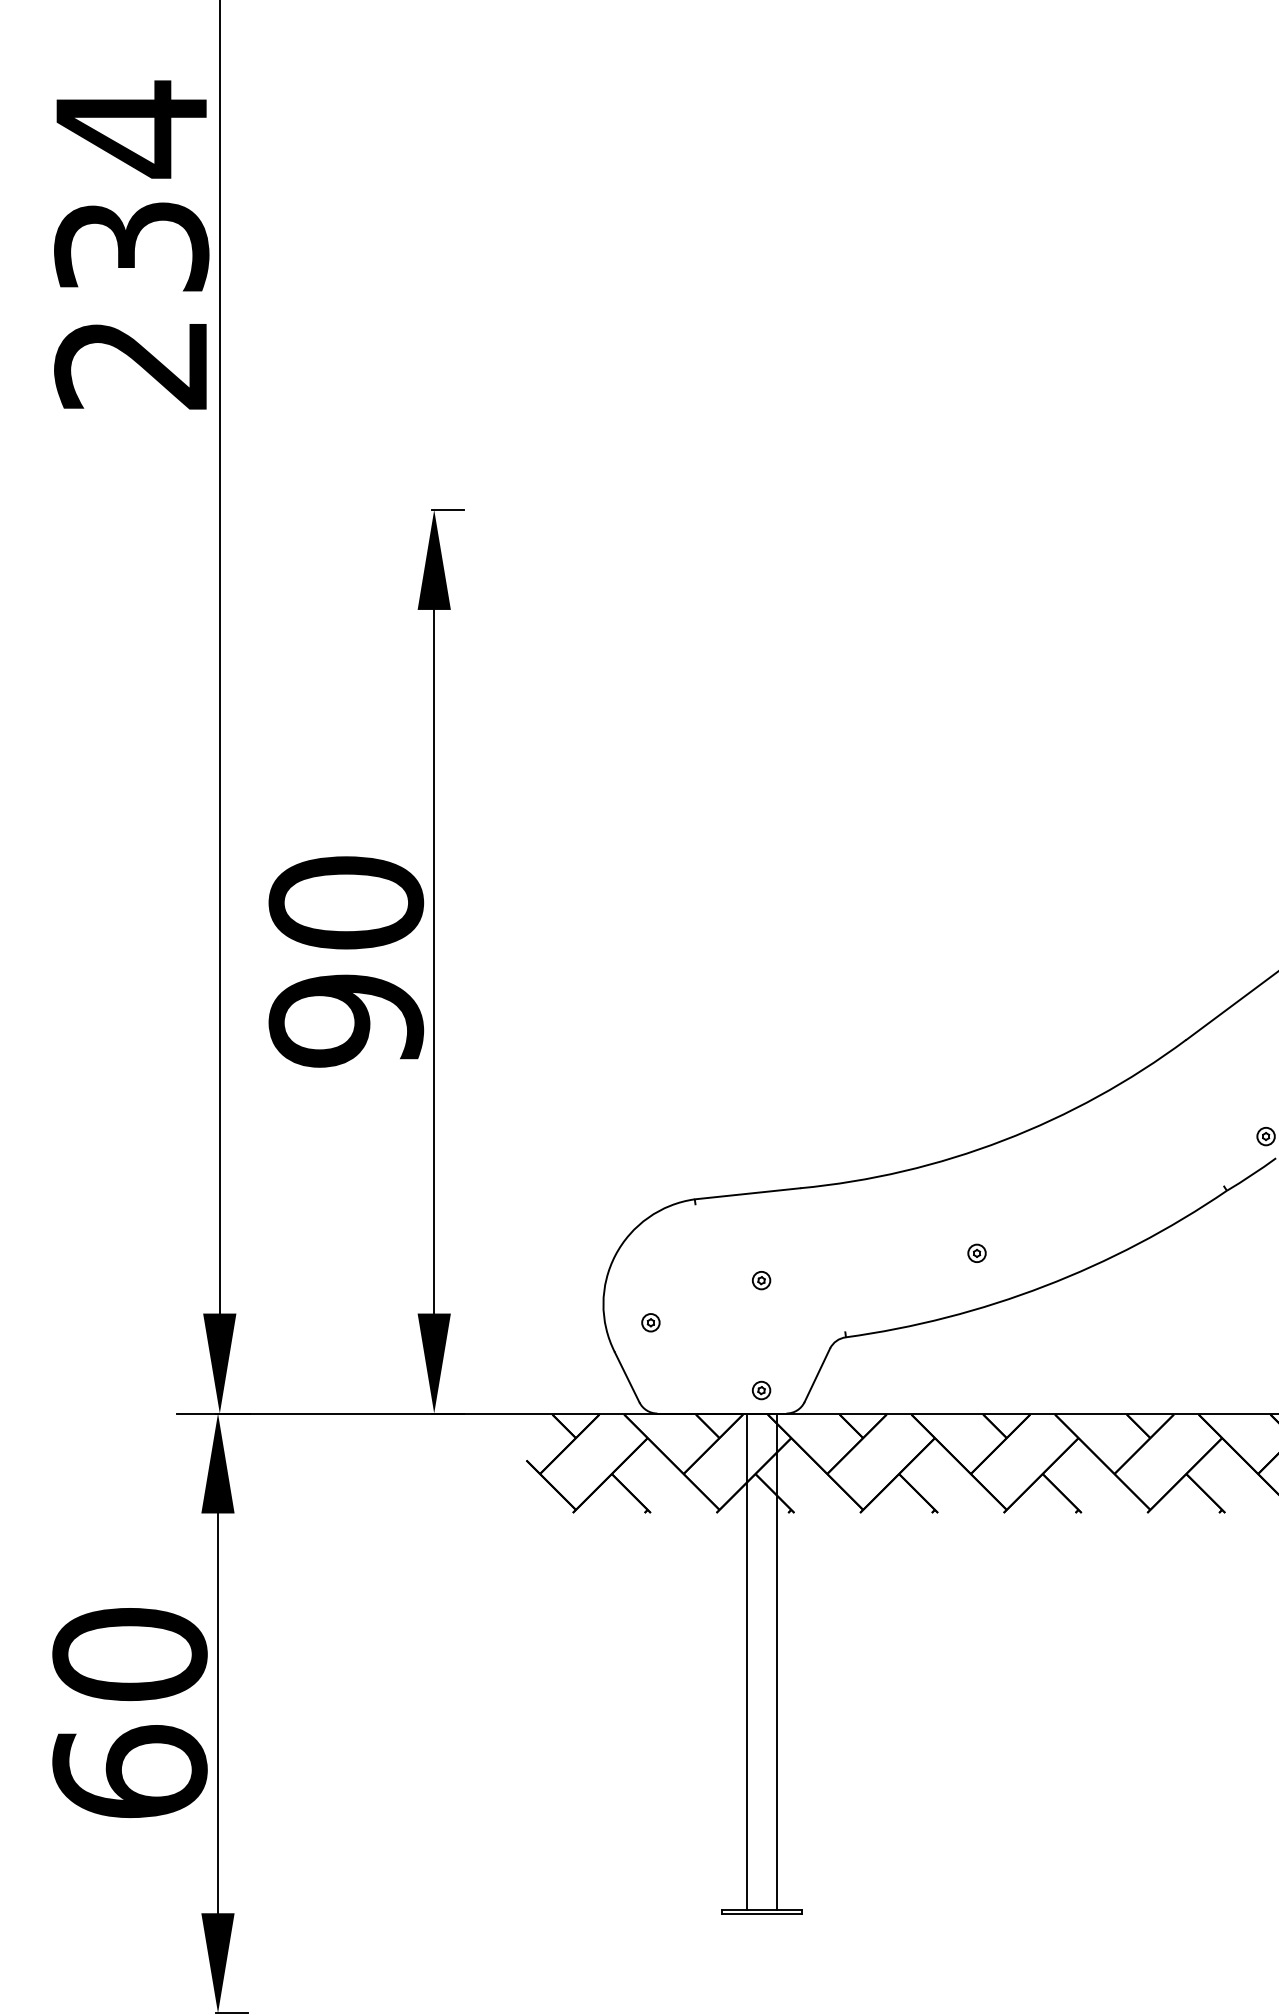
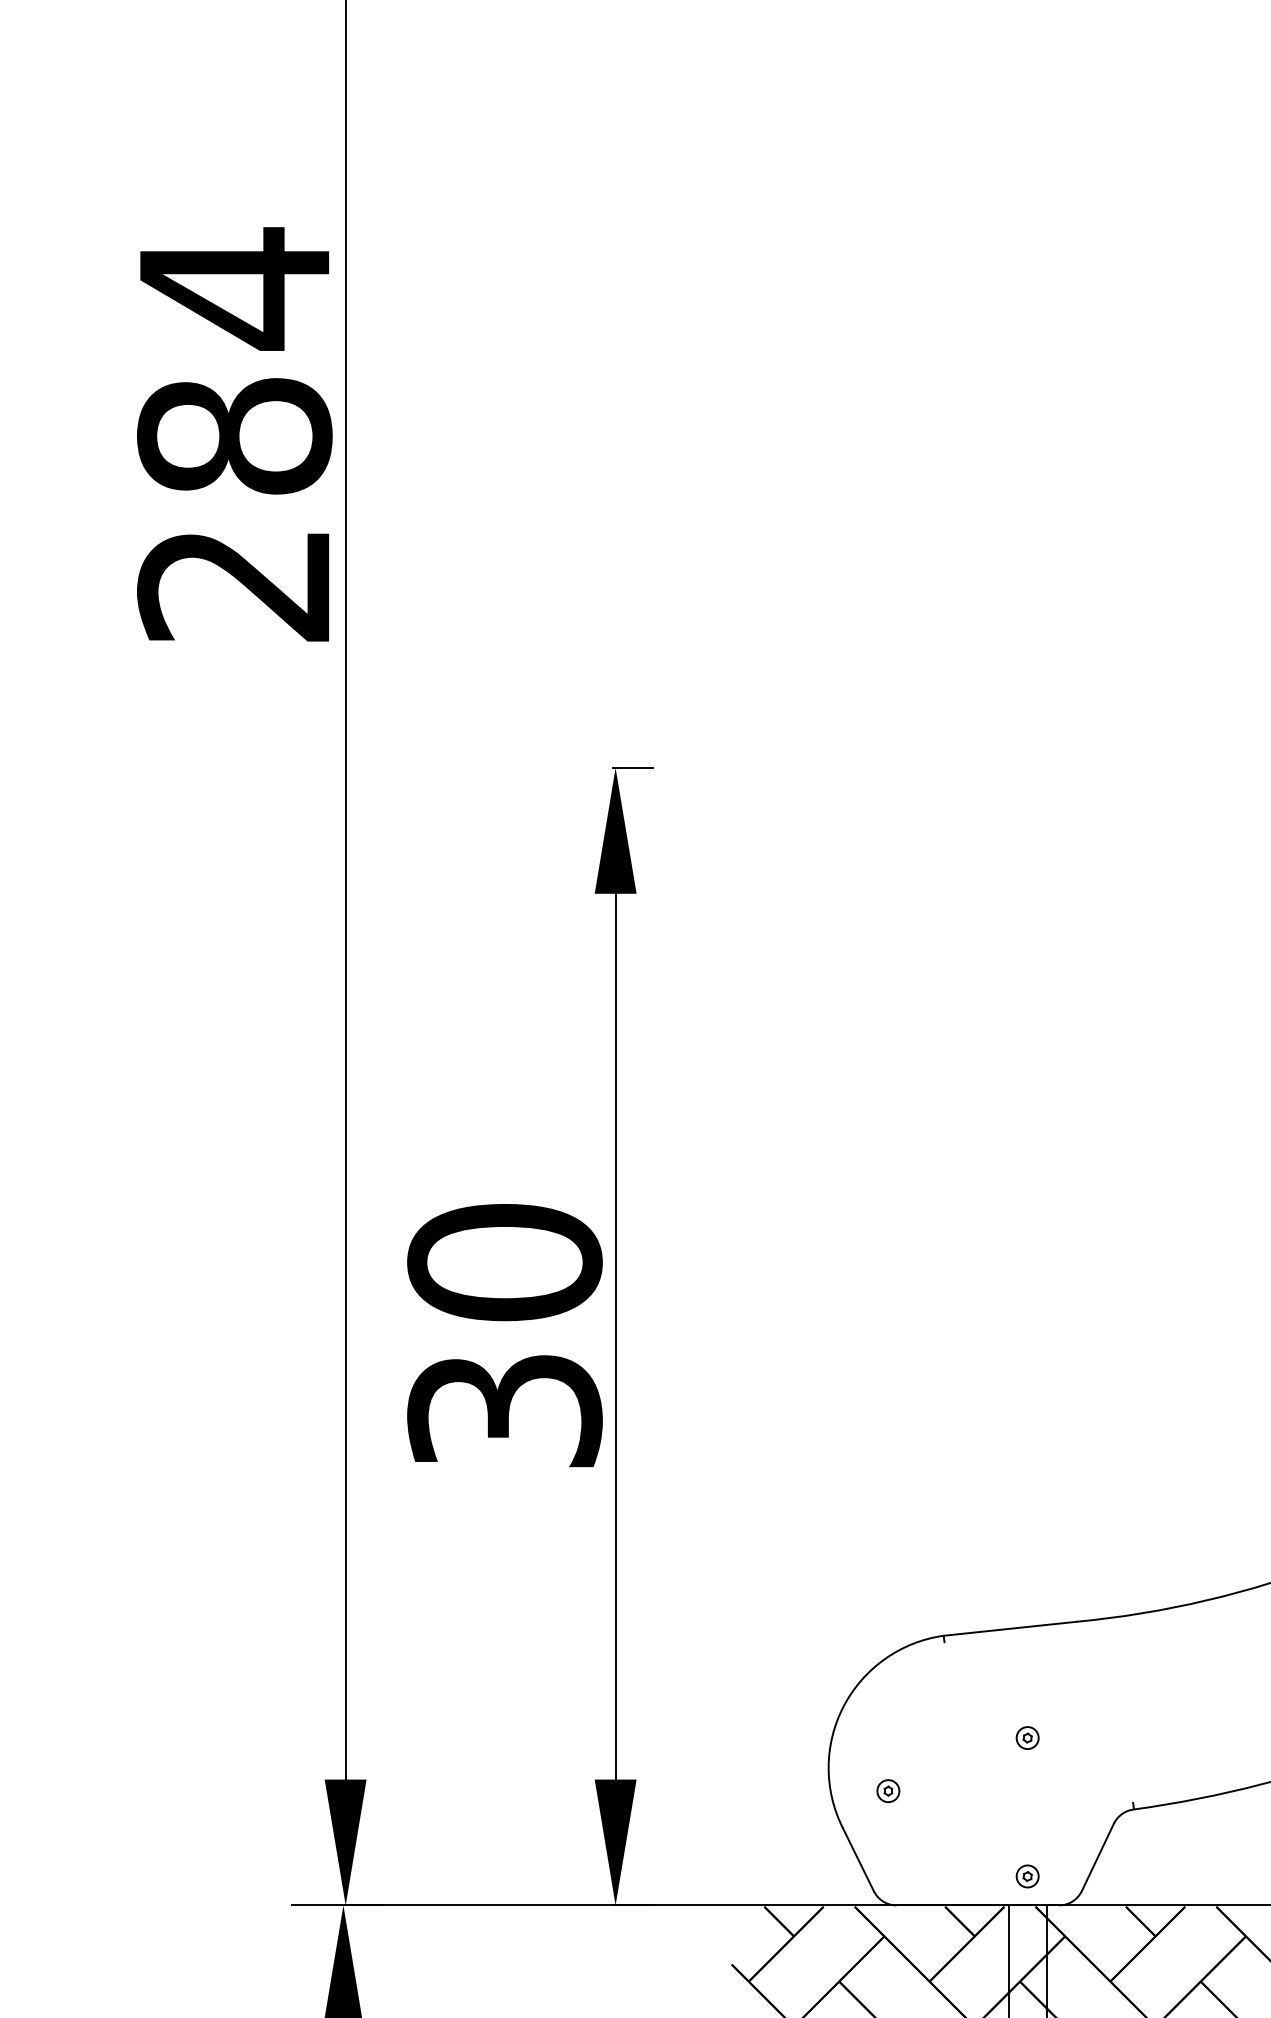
text: (131, 246) -> (234, 436), 234 -> 284
text: (345, 1020) -> (503, 1410), 90 -> 30

